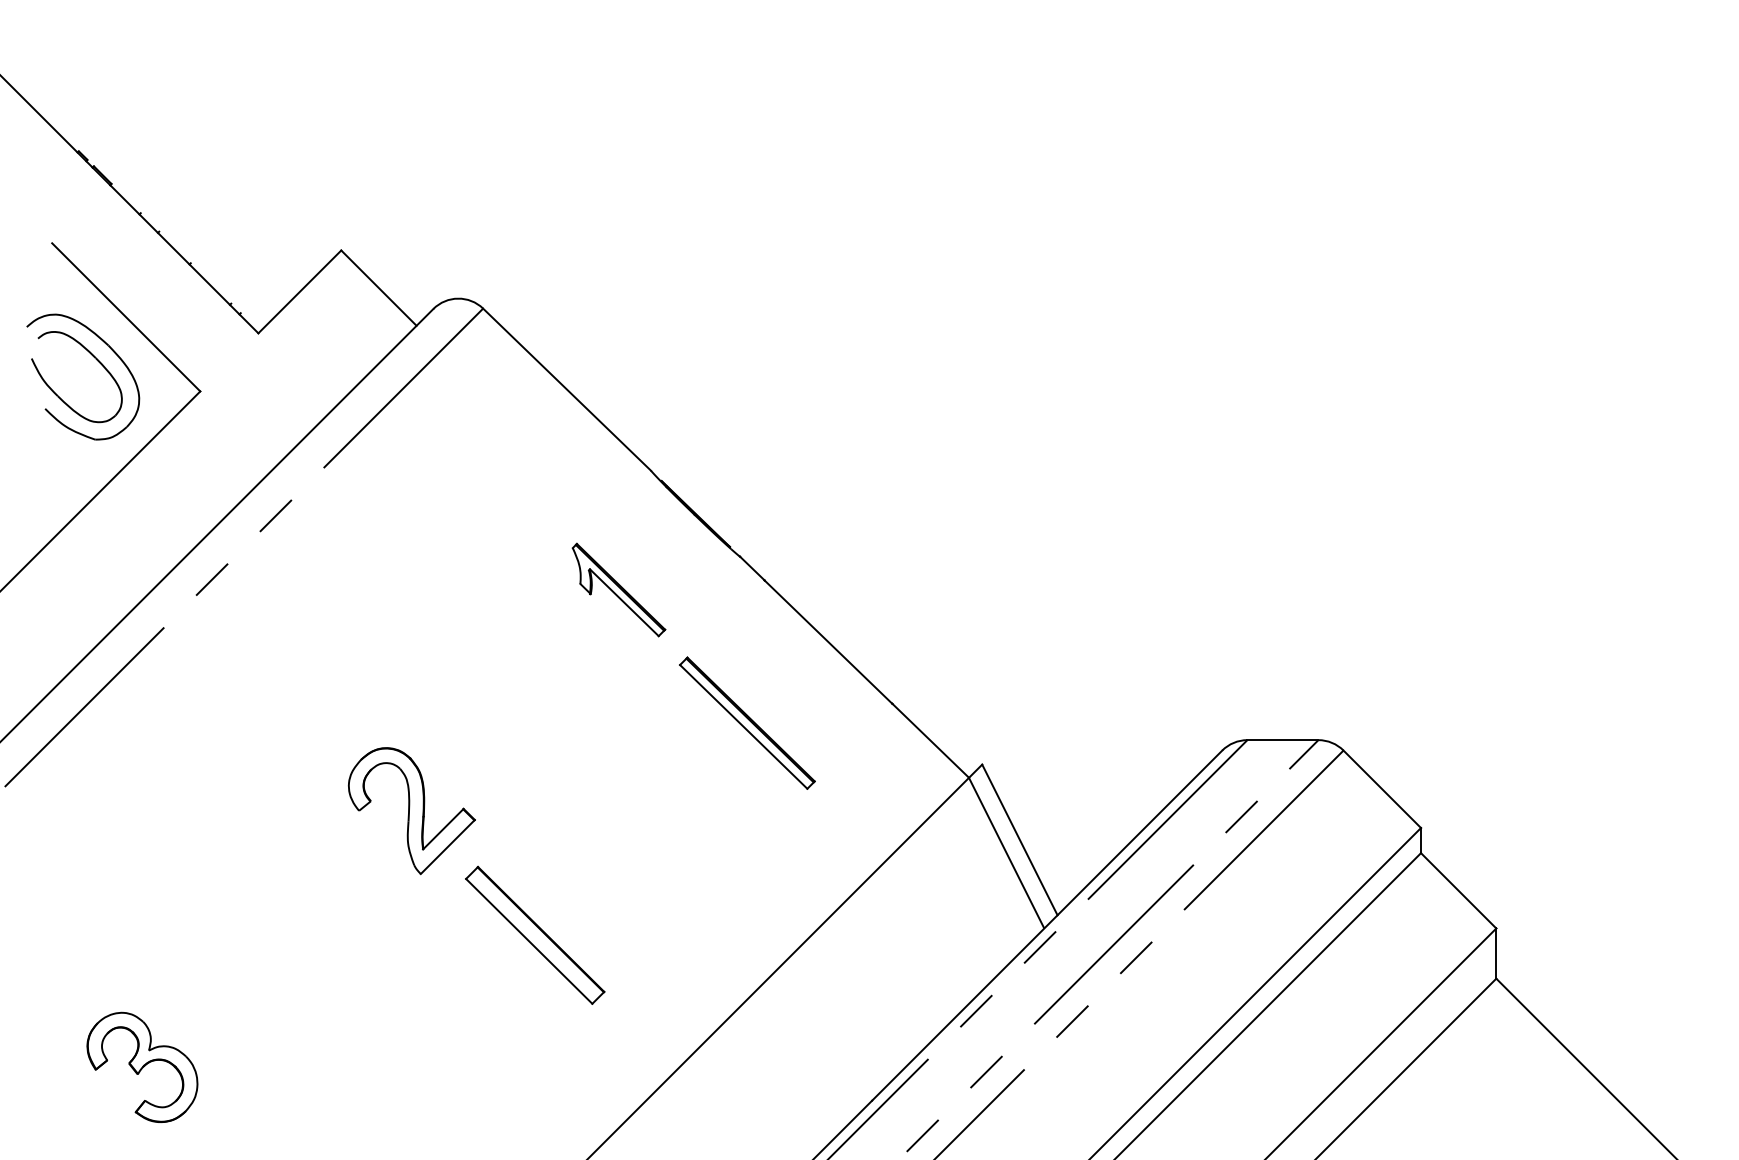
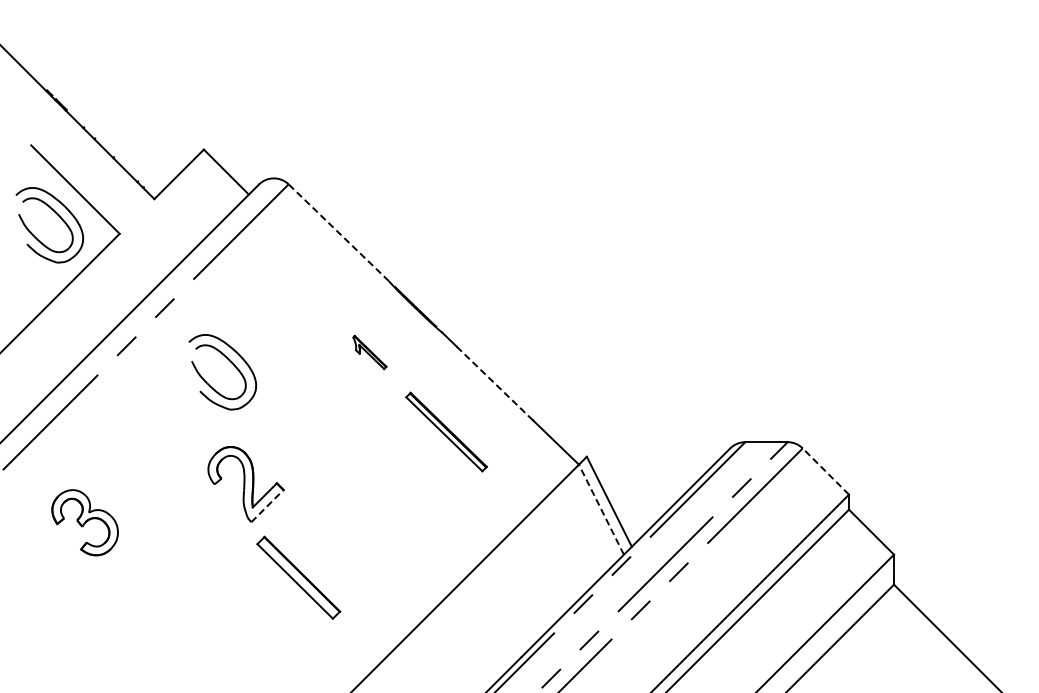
line: (566, 389) -> (338, 232), solid -> dashed
part: (618, 590) -> (369, 352), size x0.6
part: (387, 608) -> (231, 363), added
line: (829, 641) -> (495, 383), solid -> dashed
line: (1381, 789) -> (825, 471), solid -> dashed
line: (447, 847) -> (267, 506), solid -> dashed
line: (1006, 852) -> (601, 509), solid -> dashed
part: (534, 934) -> (298, 577), moved
part: (141, 1067) -> (84, 522), moved

